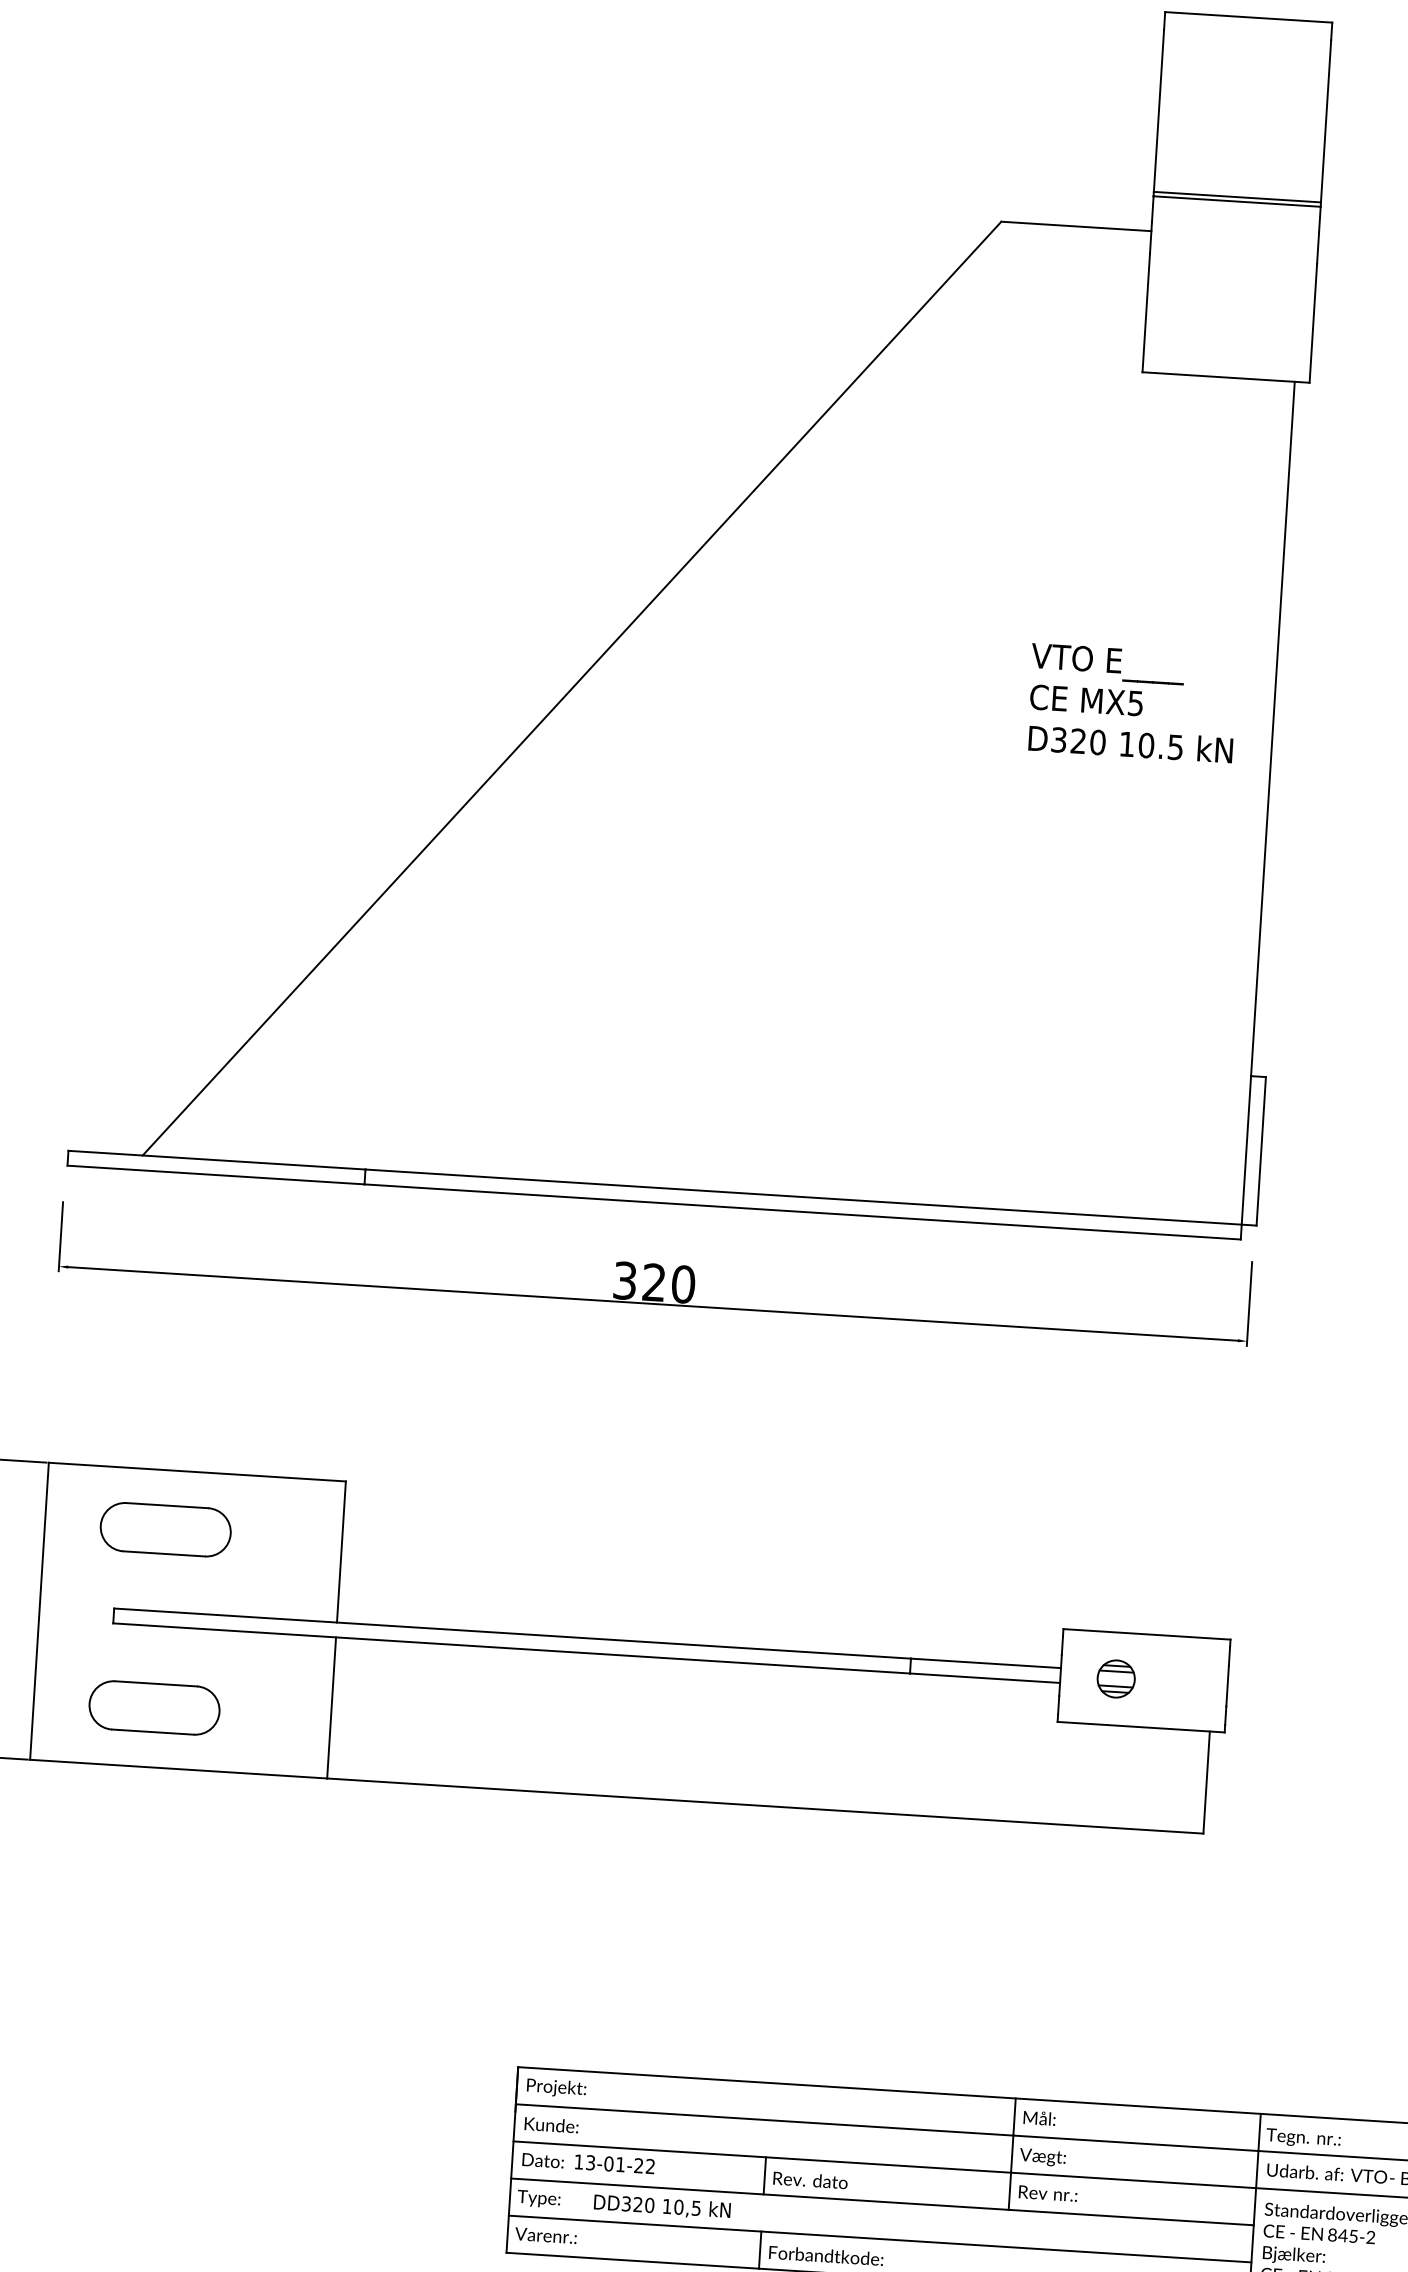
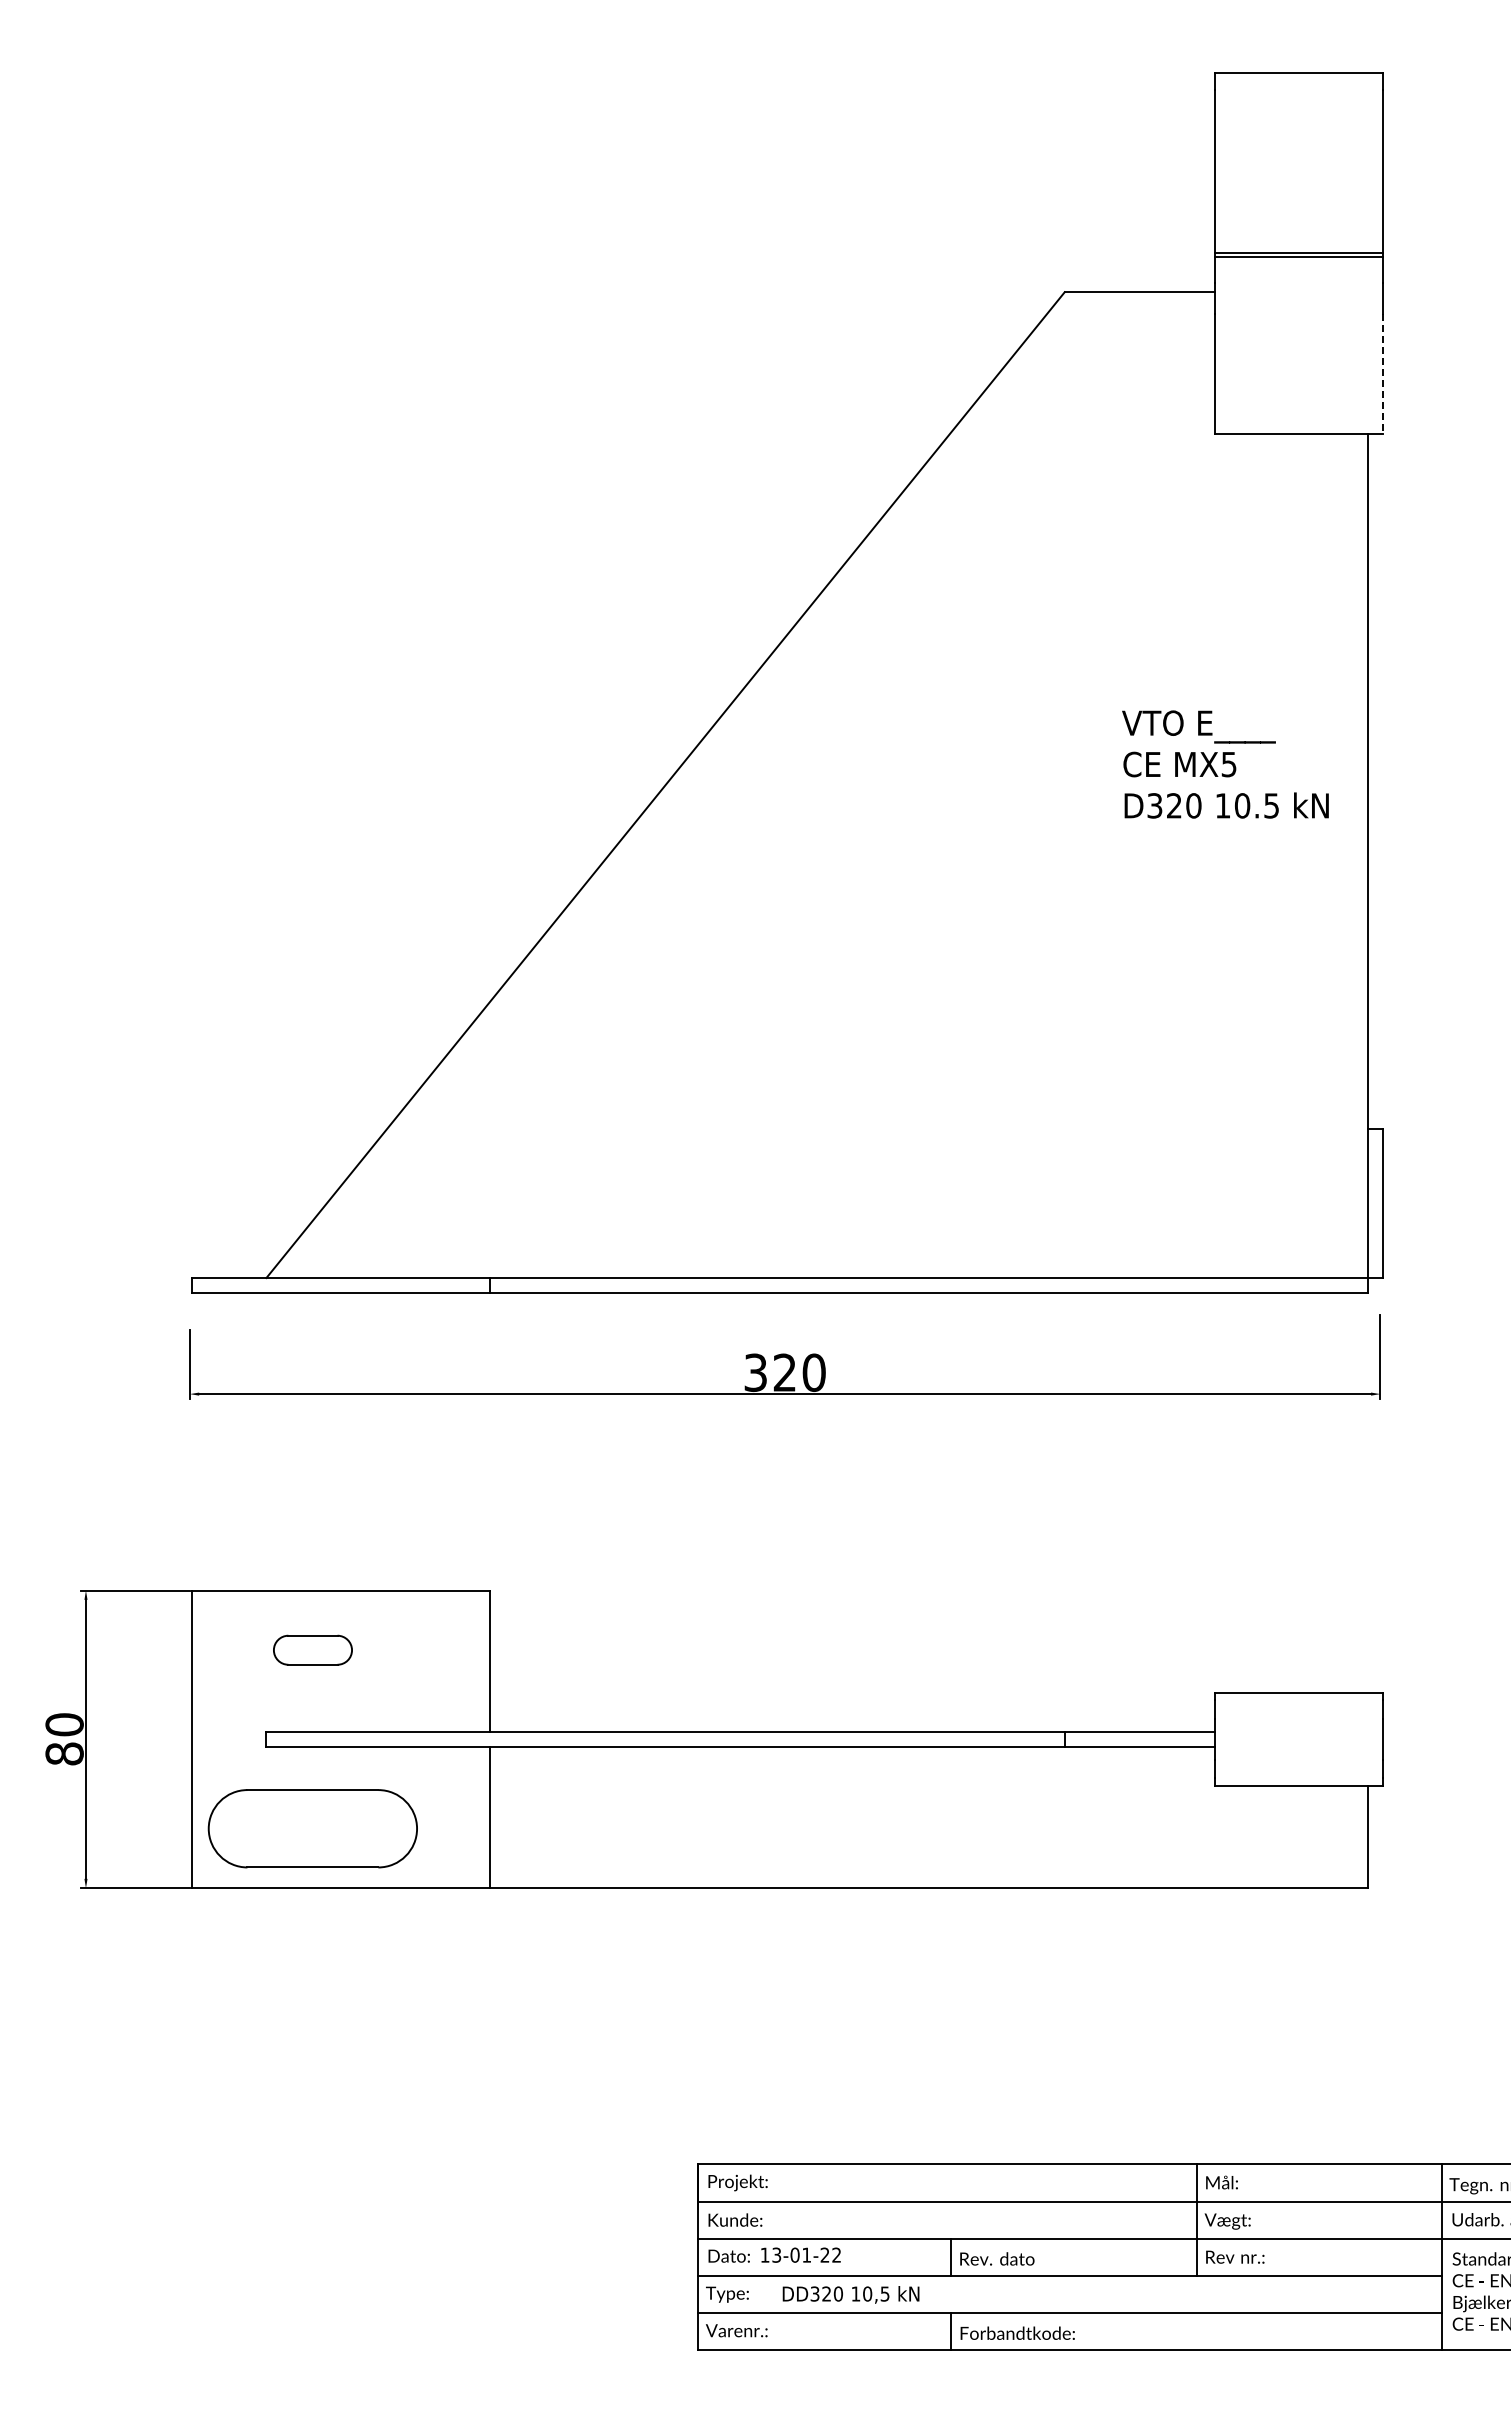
line: (1313, 323) -> (1382, 374), solid -> dashed
part: (165, 1530) -> (312, 1650), size x0.6
part: (1115, 1678) -> (1270, 1738), removed
part: (154, 1707) -> (312, 1828), size x1.6

